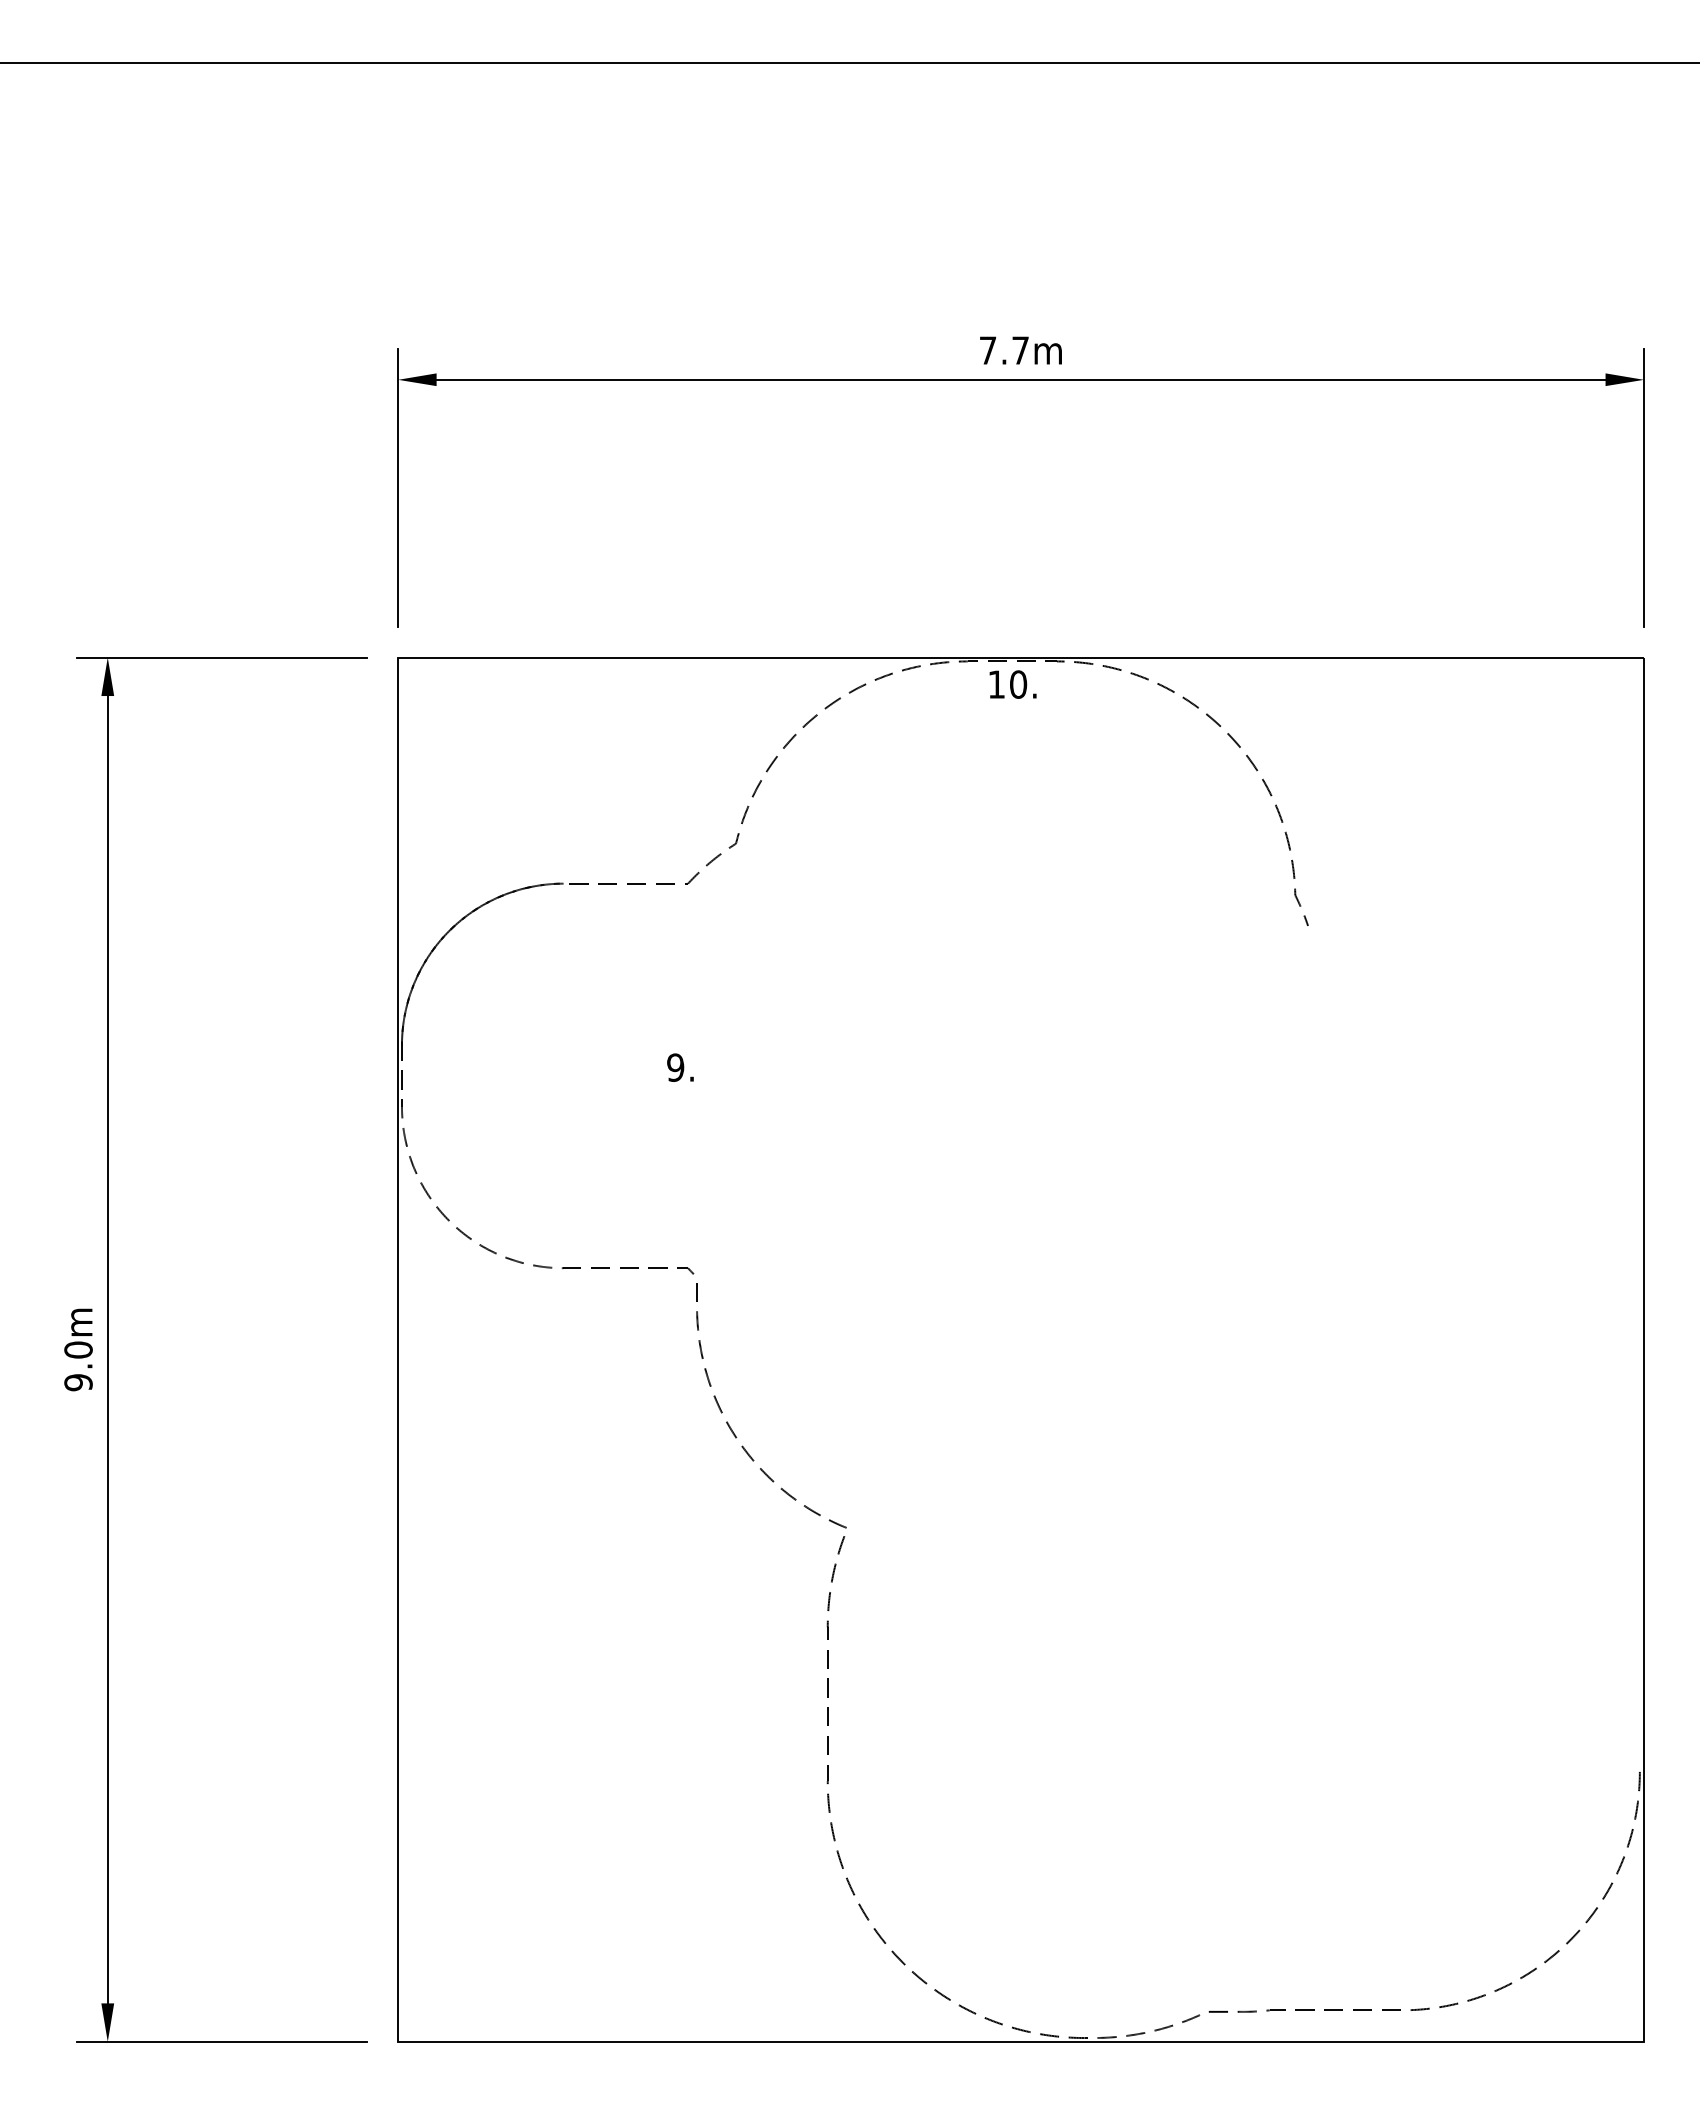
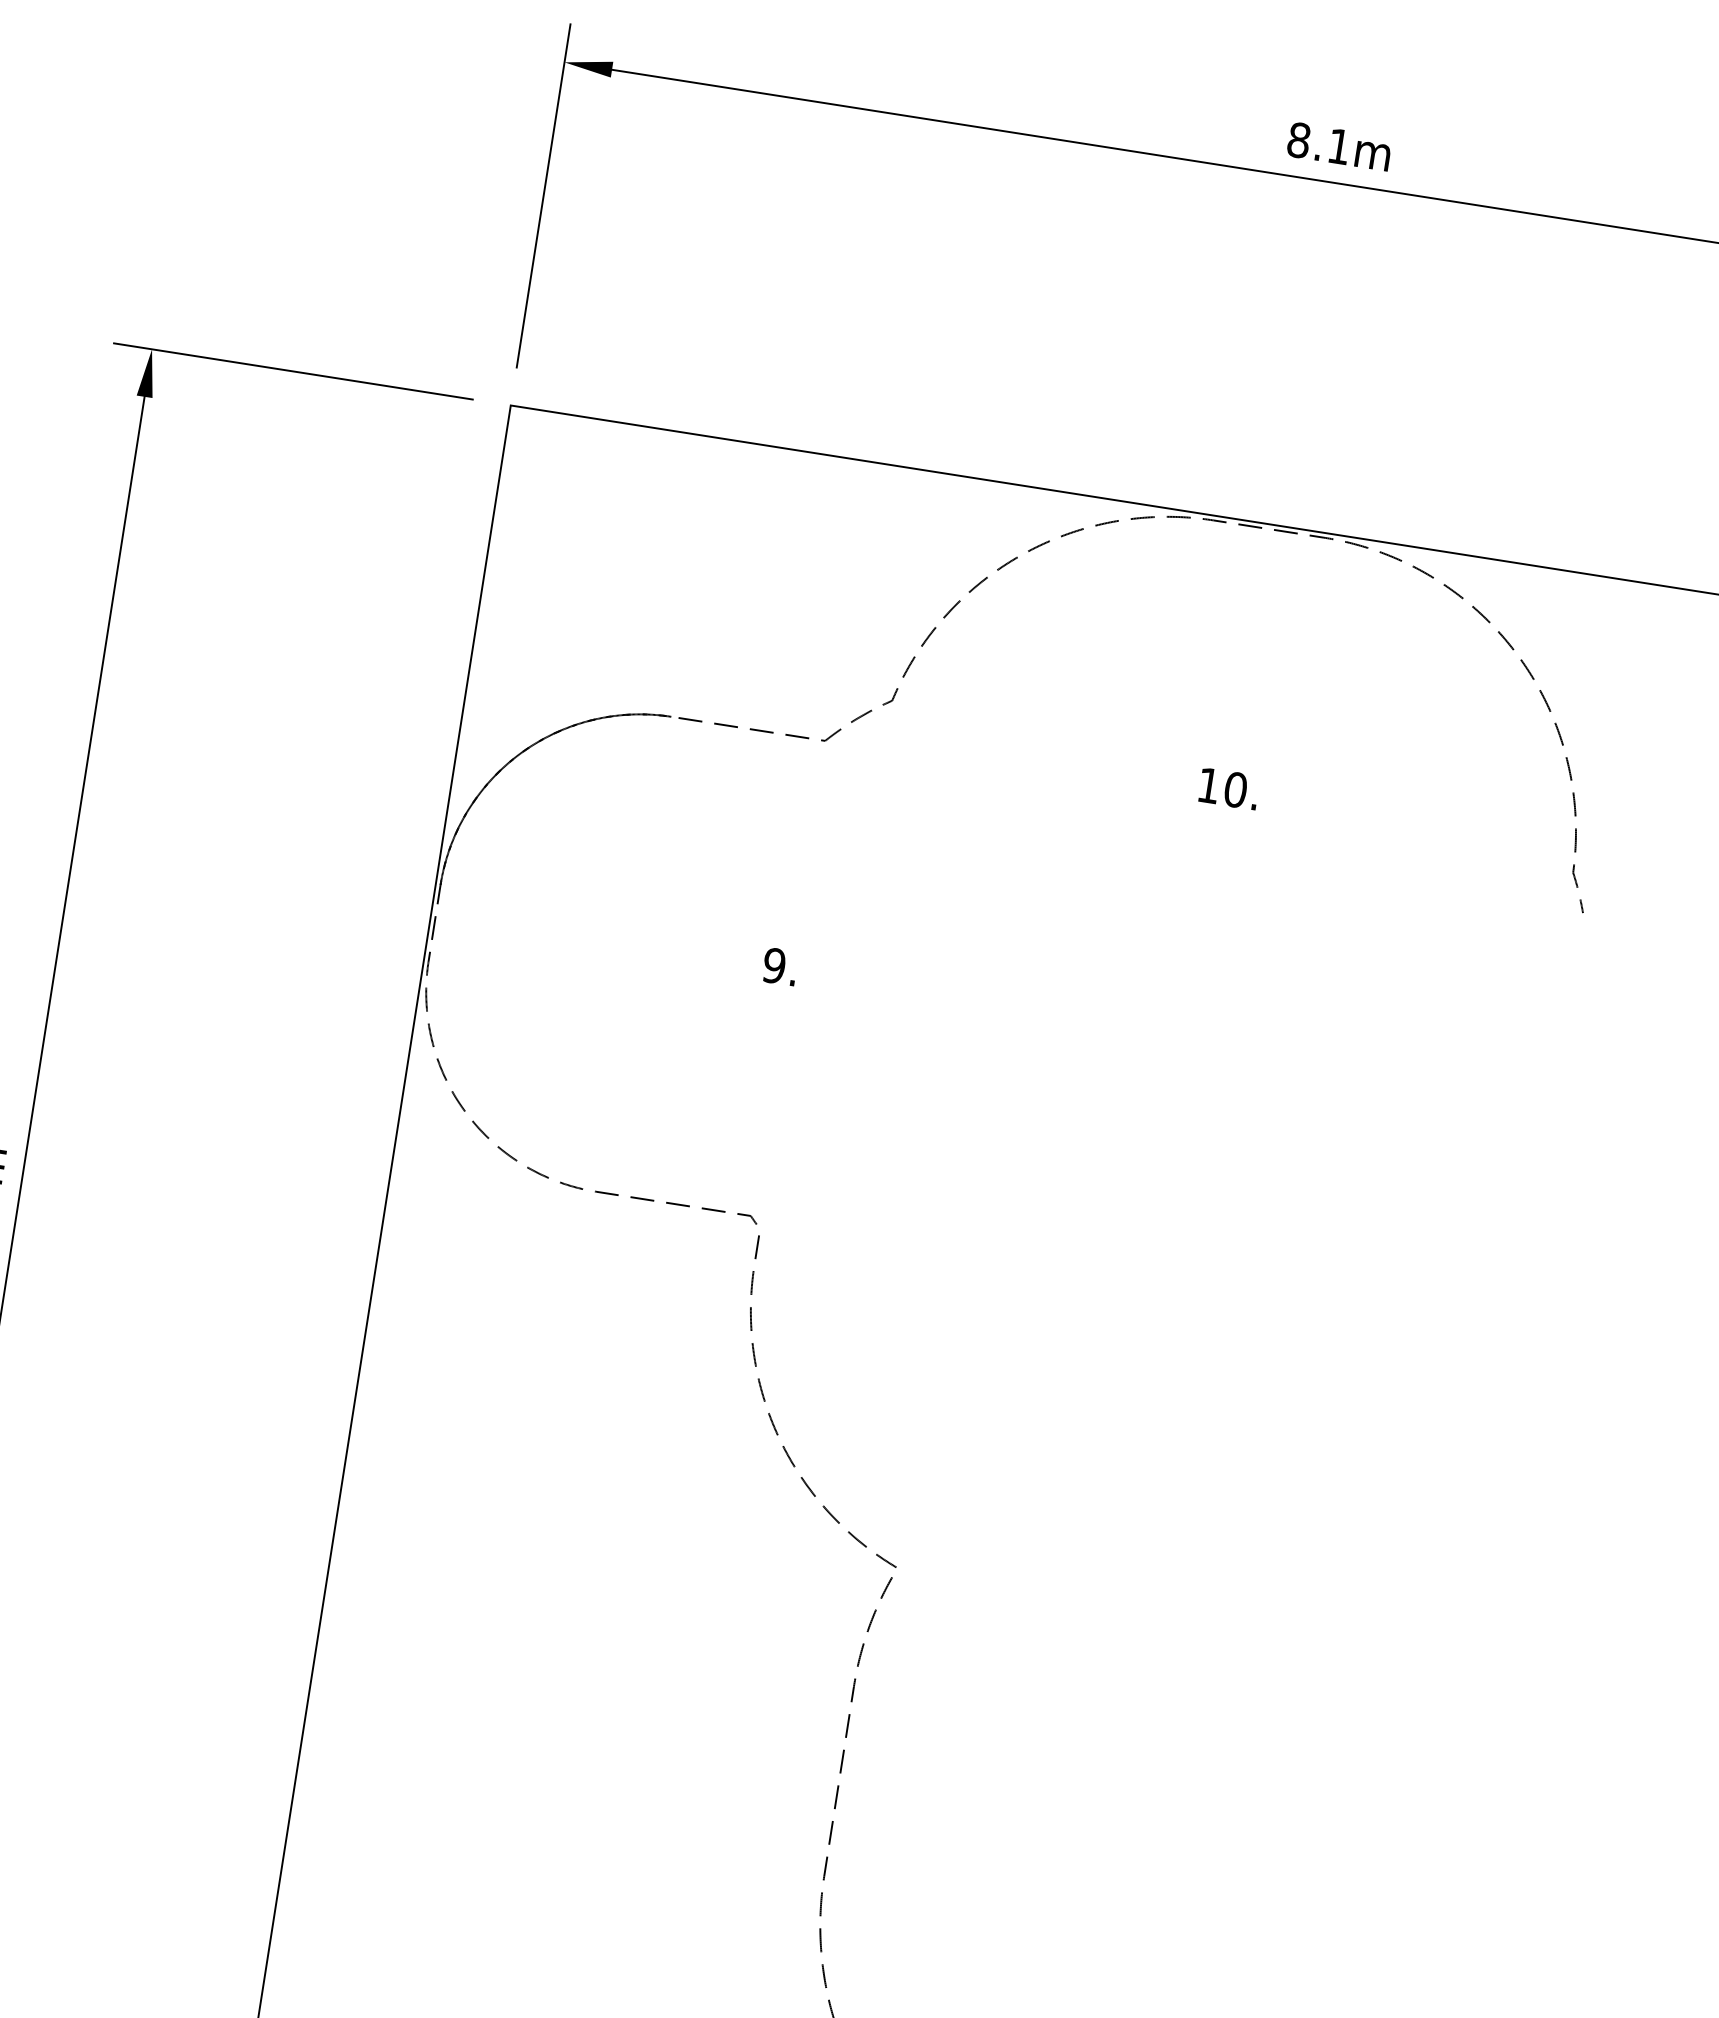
text: (1003, 350) -> (1318, 143), 7.7m -> 8.1m
text: (1012, 684) -> (1228, 788), moved

